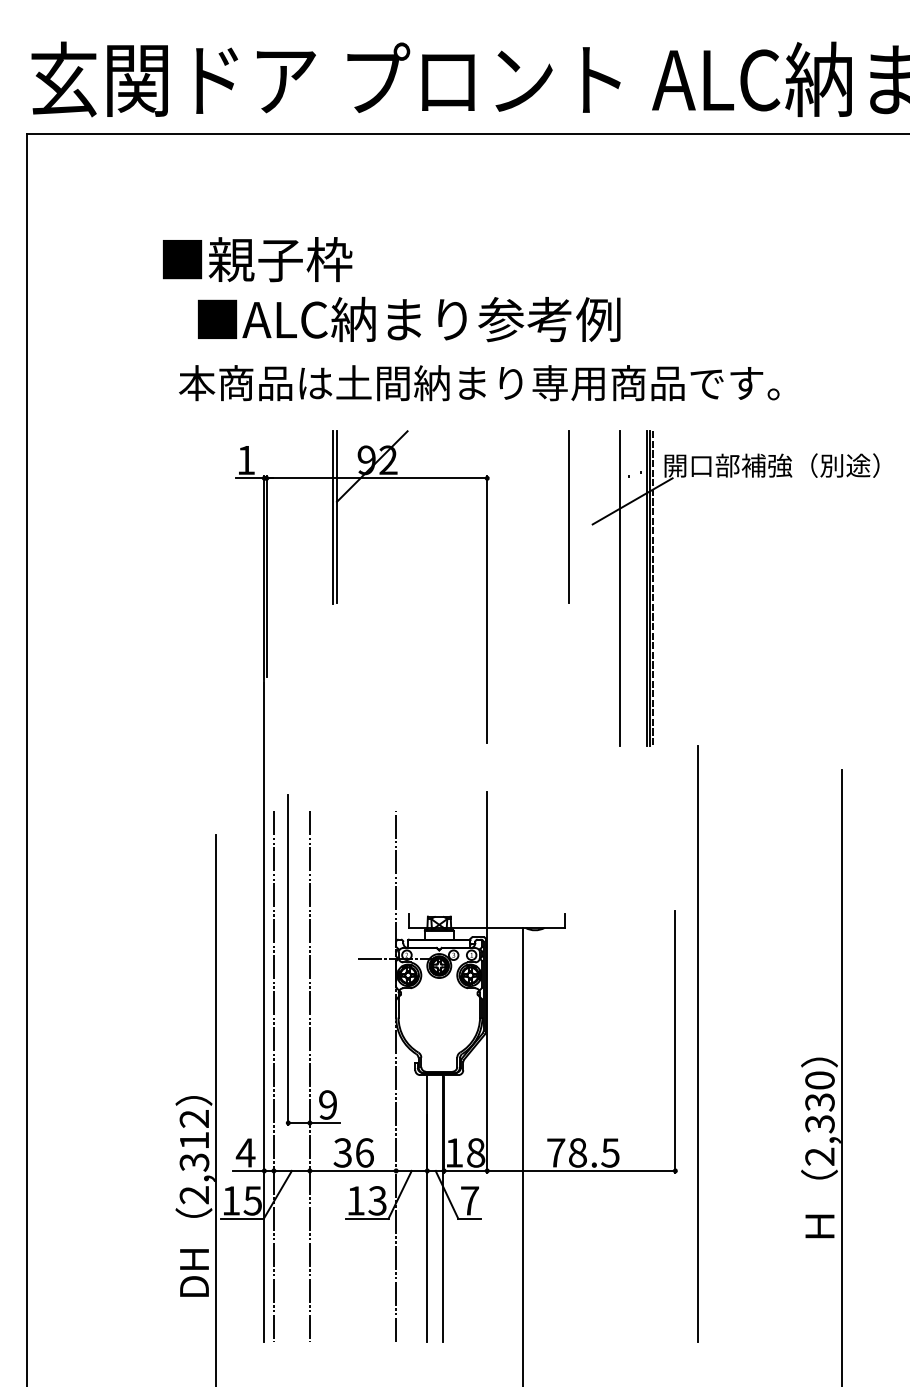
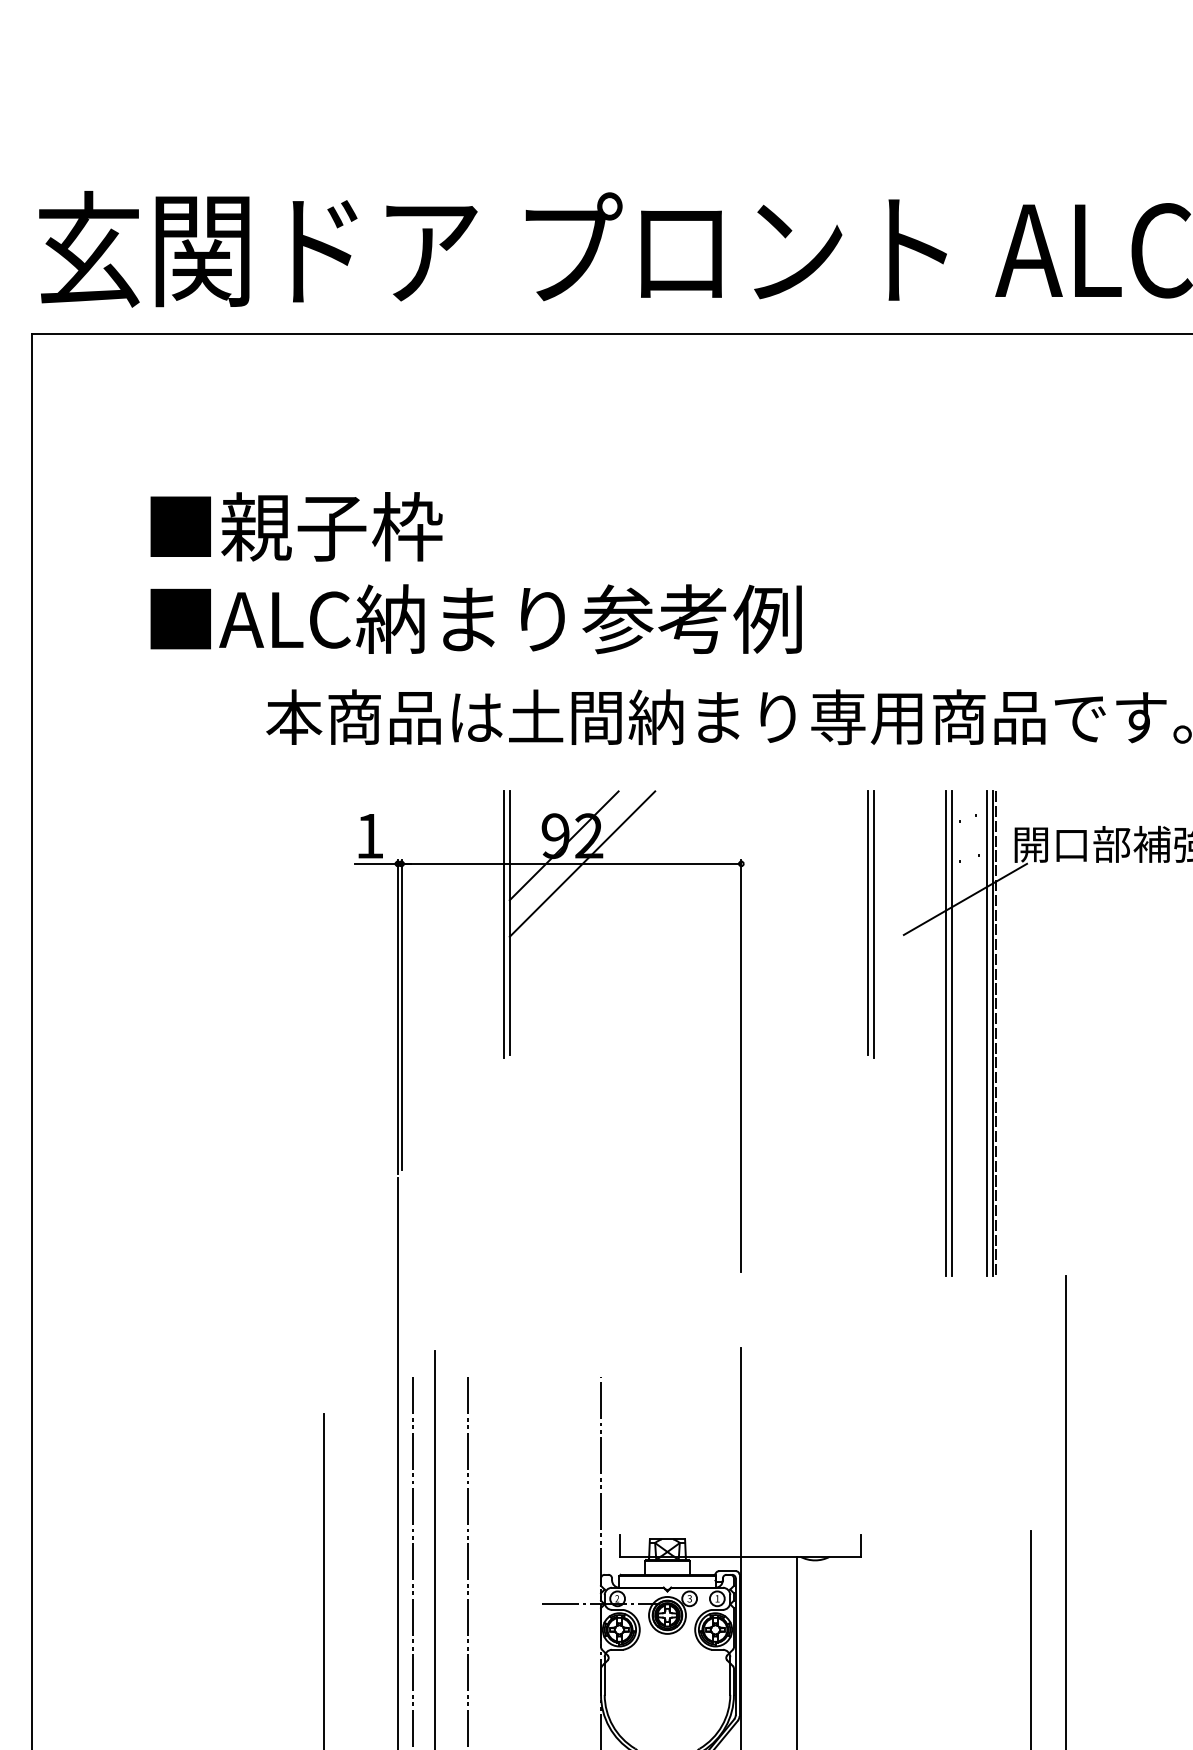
text: (257, 259) -> (296, 526), moved
text: (409, 319) -> (476, 619), moved
line: (383, 478) -> (581, 864), added
line: (573, 517) -> (874, 924), added
line: (623, 588) -> (951, 1033), added

